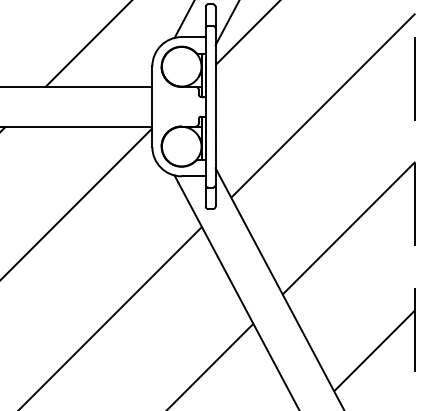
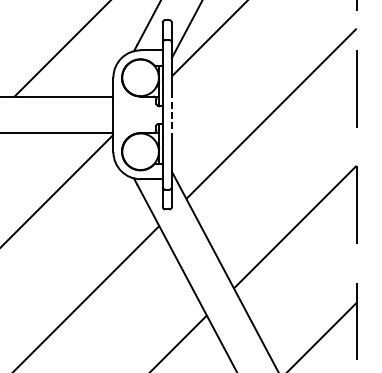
line: (215, 106) -> (171, 114), solid -> dashed

